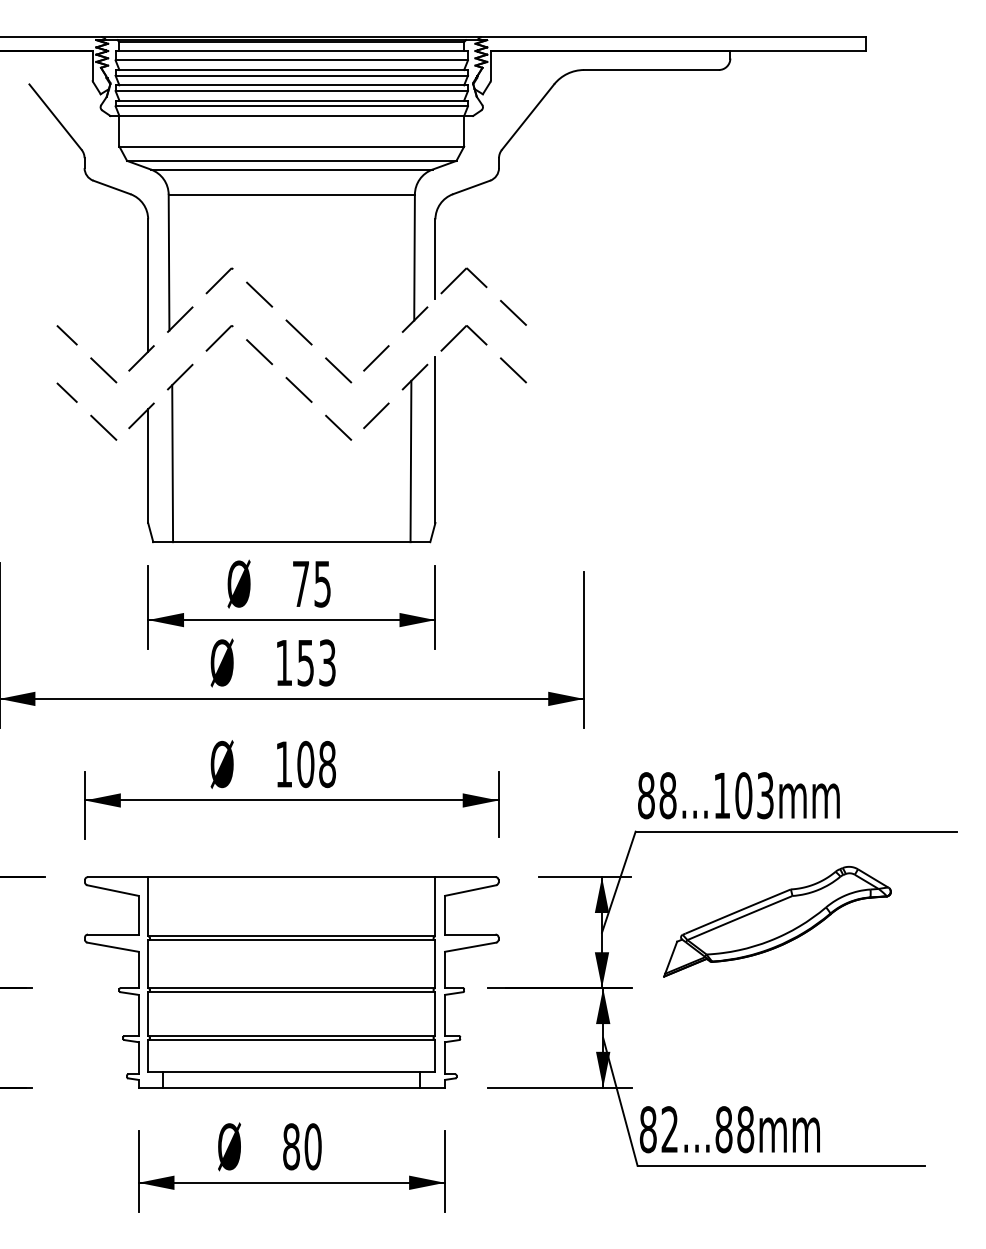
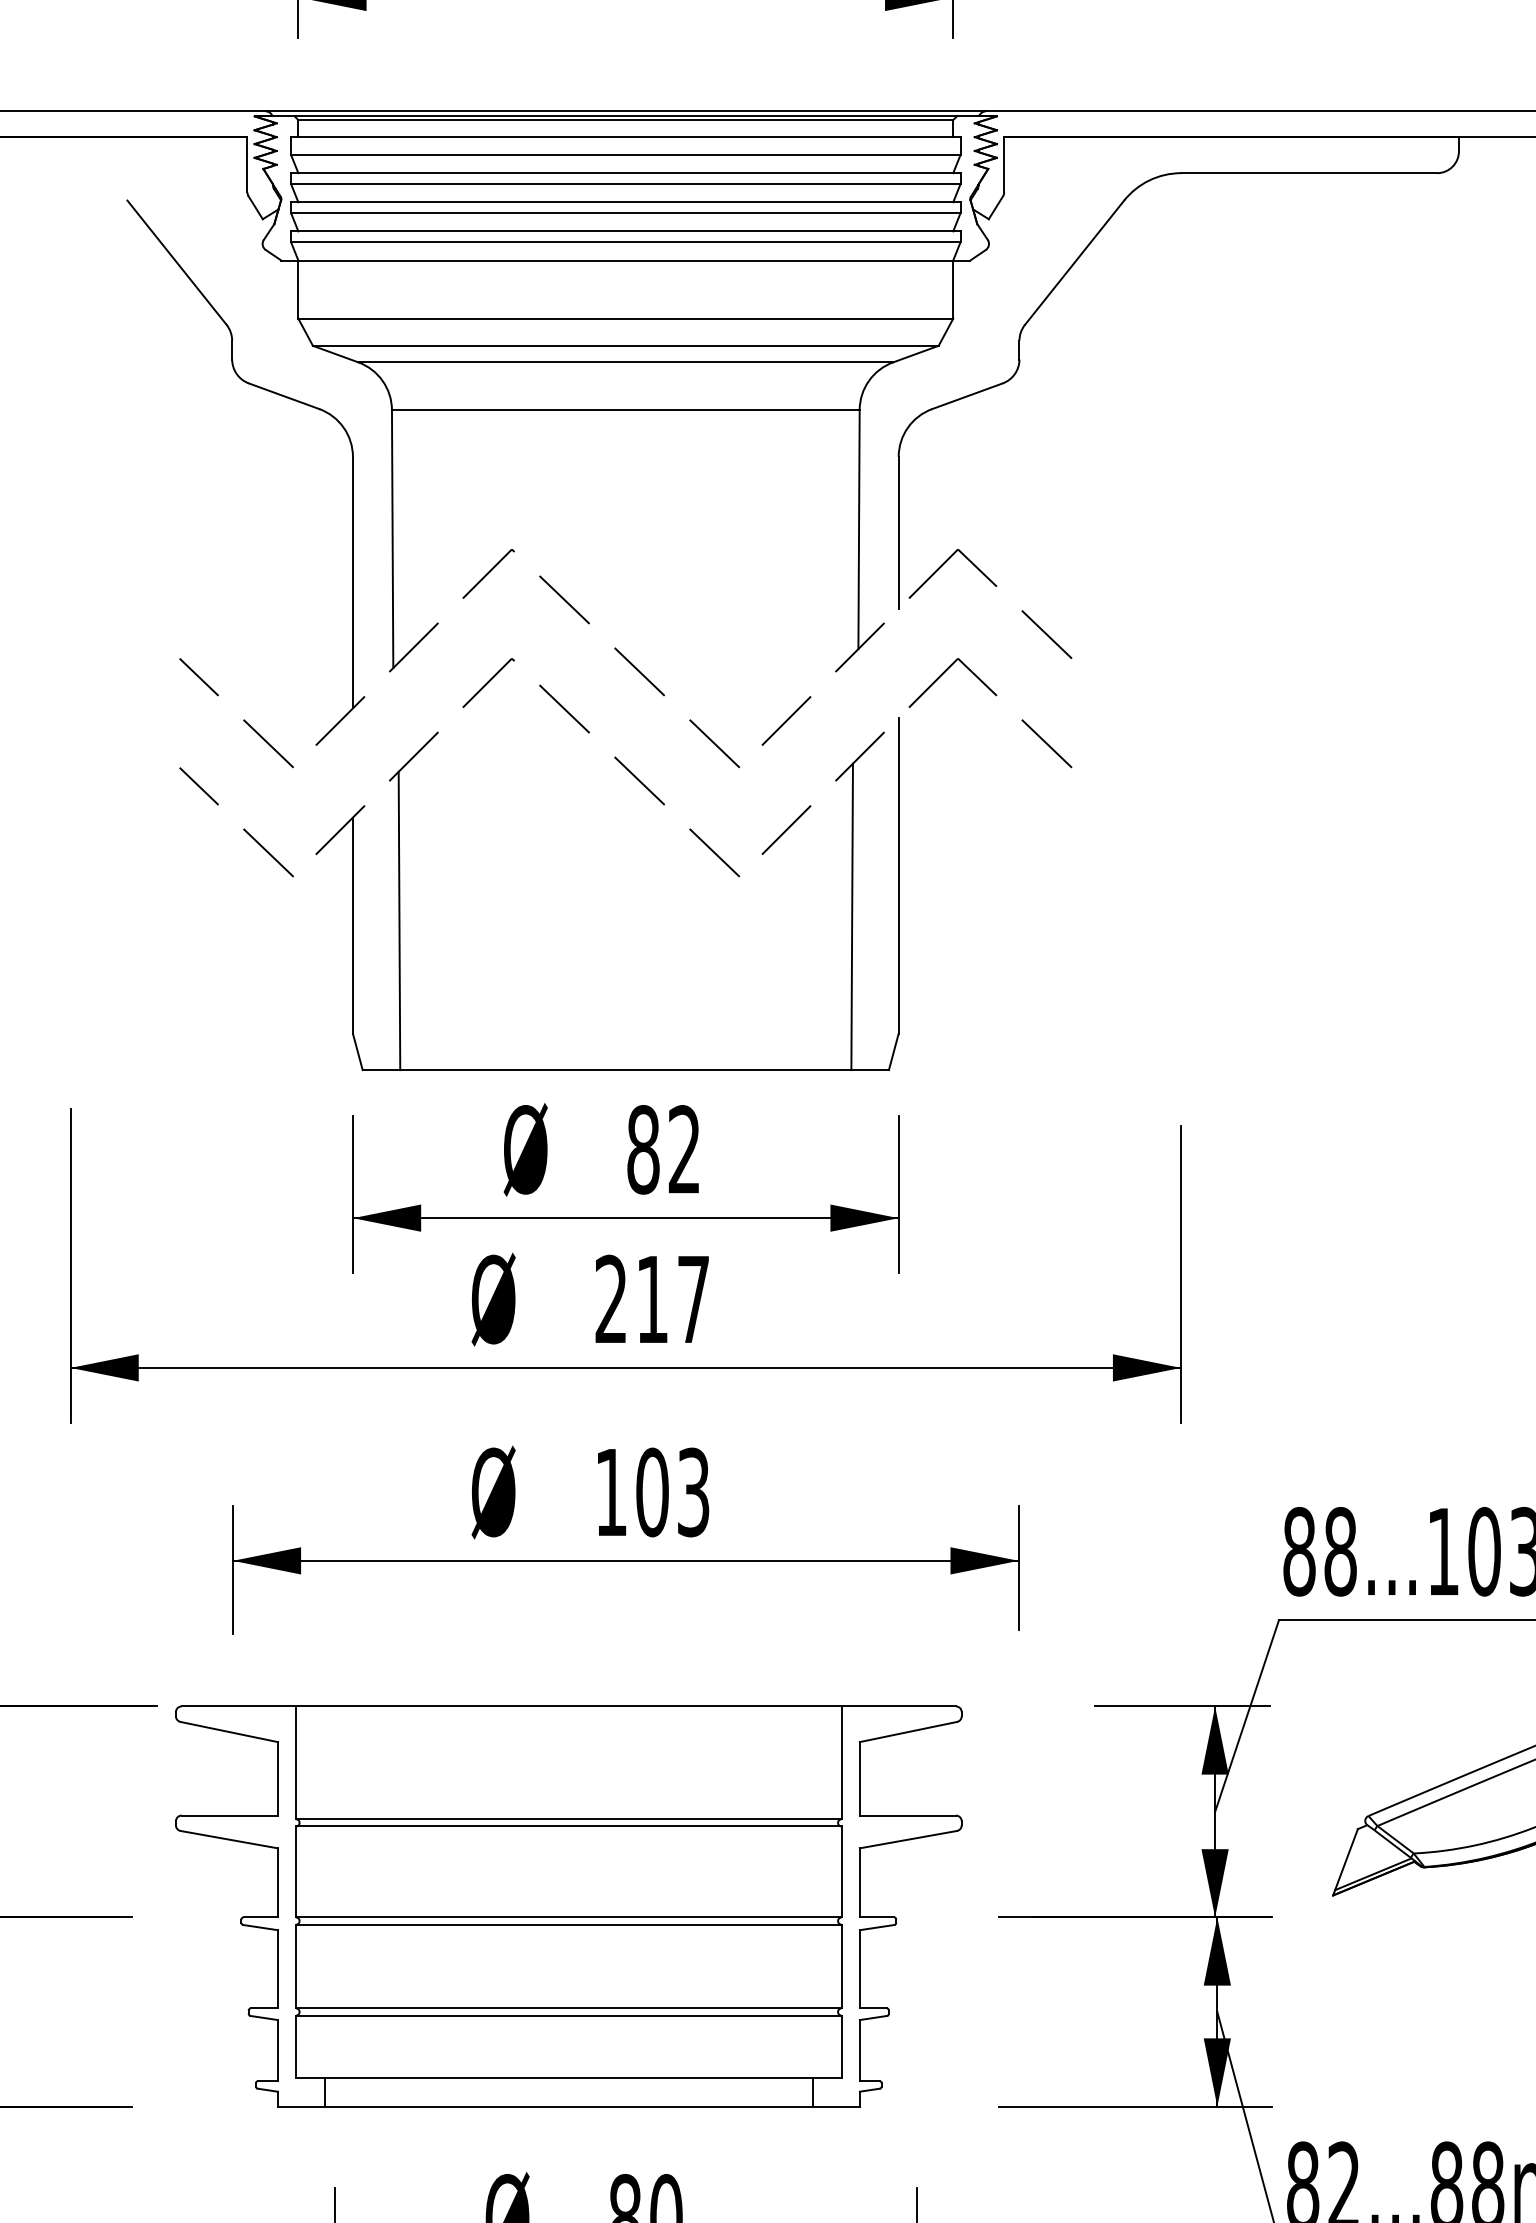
text: (311, 583) -> (663, 1148), 75 -> 82
text: (305, 662) -> (651, 1298), 153 -> 217
text: (327, 764) -> (693, 1492), 108 -> 103
part: (291, 982) -> (568, 1906), moved

